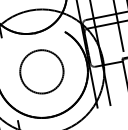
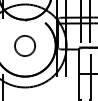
circle: (40, 71) -> (24, 45), size x0.7

